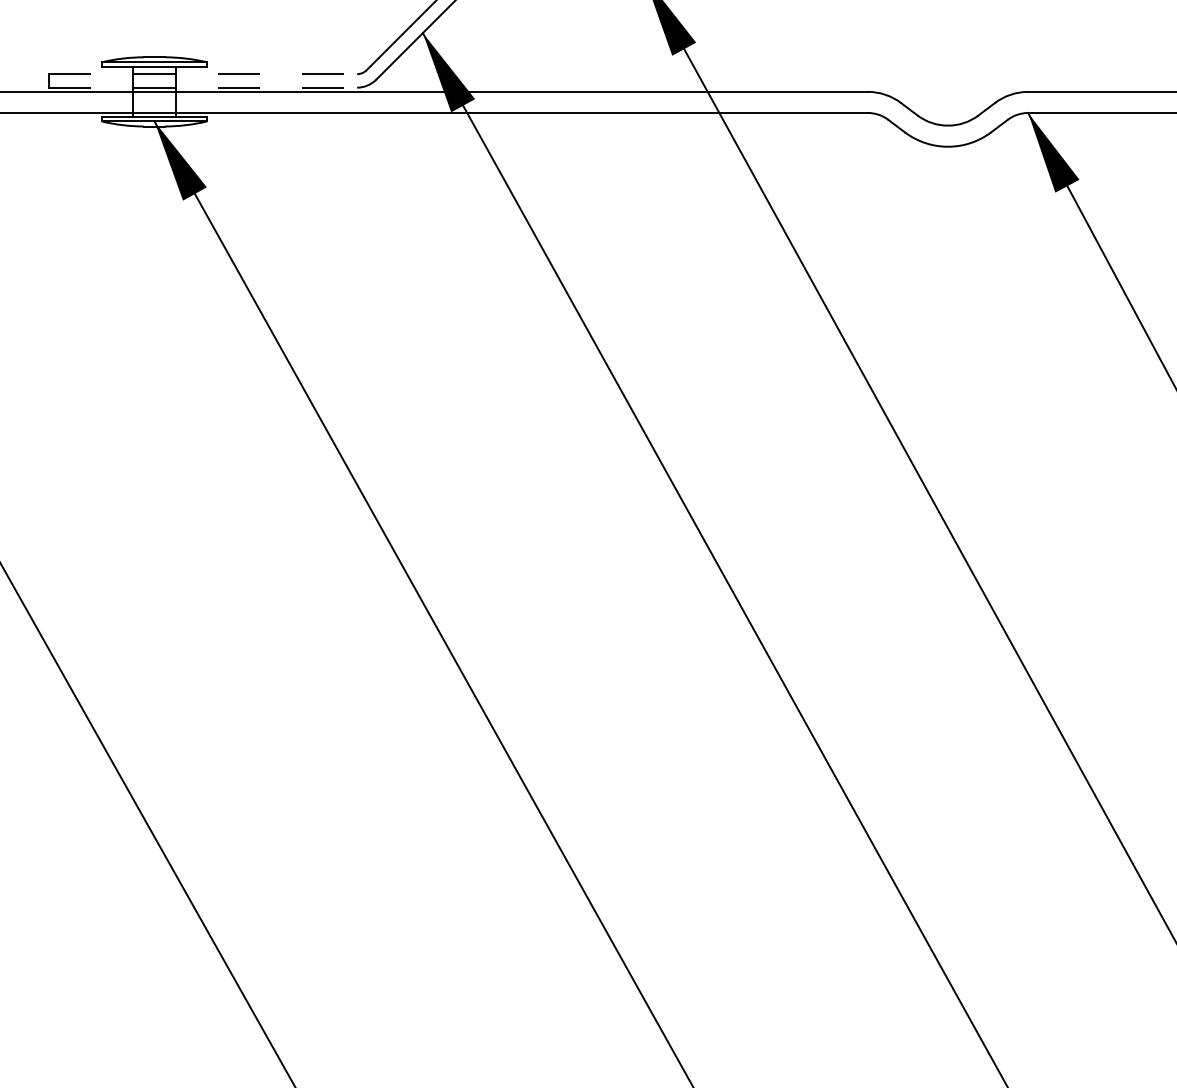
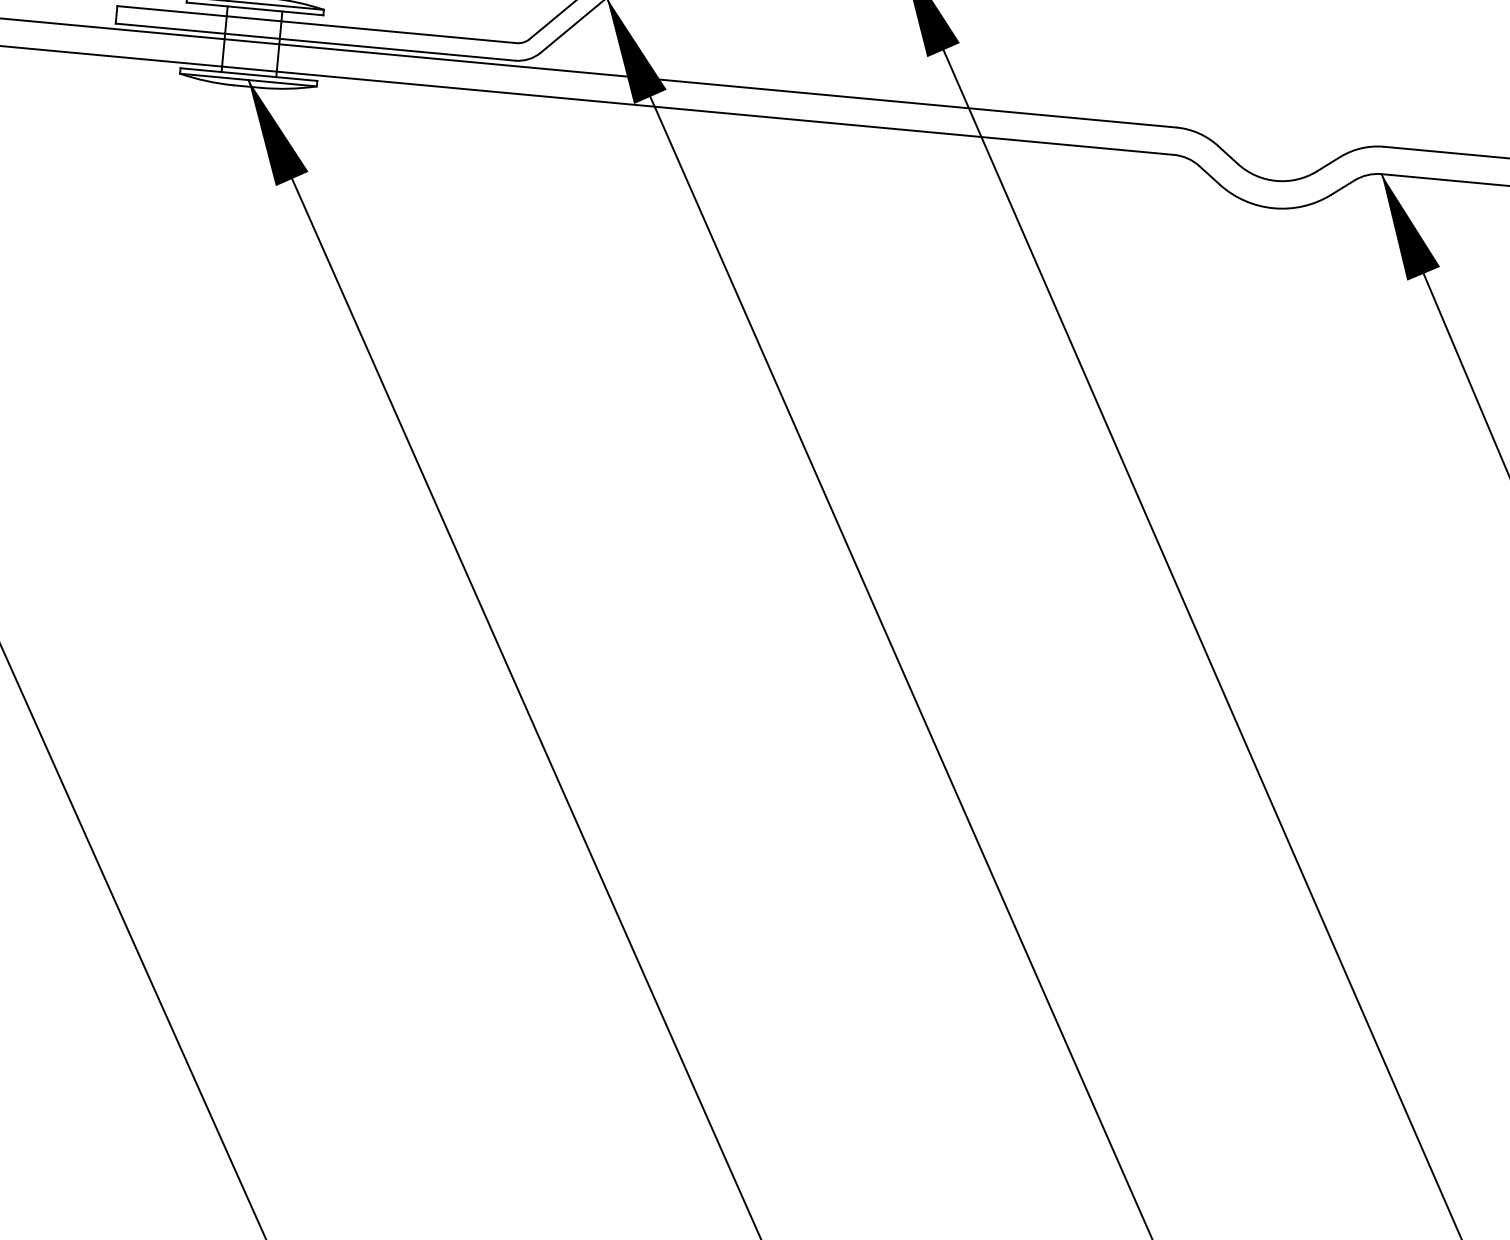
line: (203, 74) -> (317, 25), dashed -> solid
line: (203, 87) -> (316, 41), dashed -> solid

